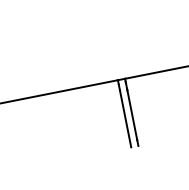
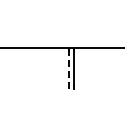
line: (125, 118) -> (69, 71), solid -> dashed

